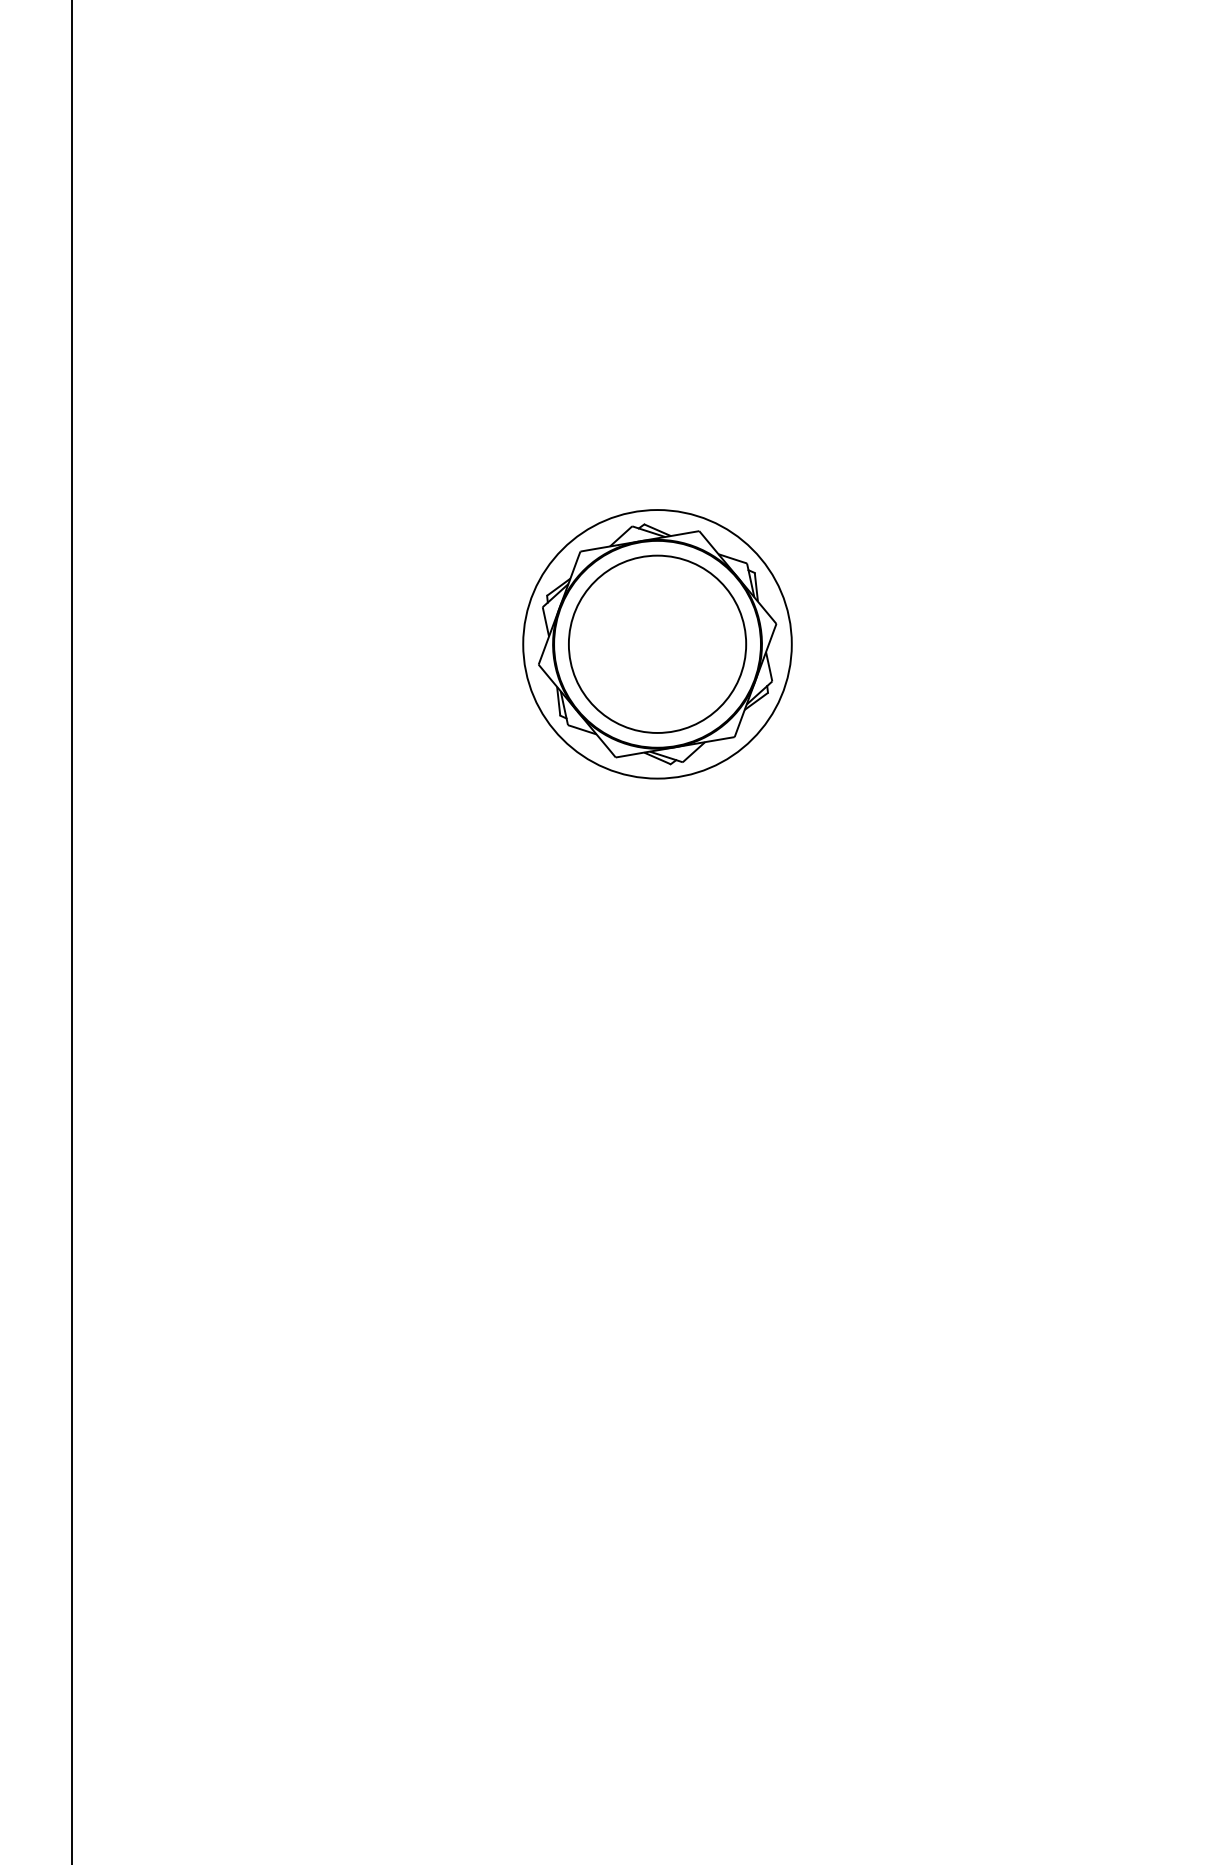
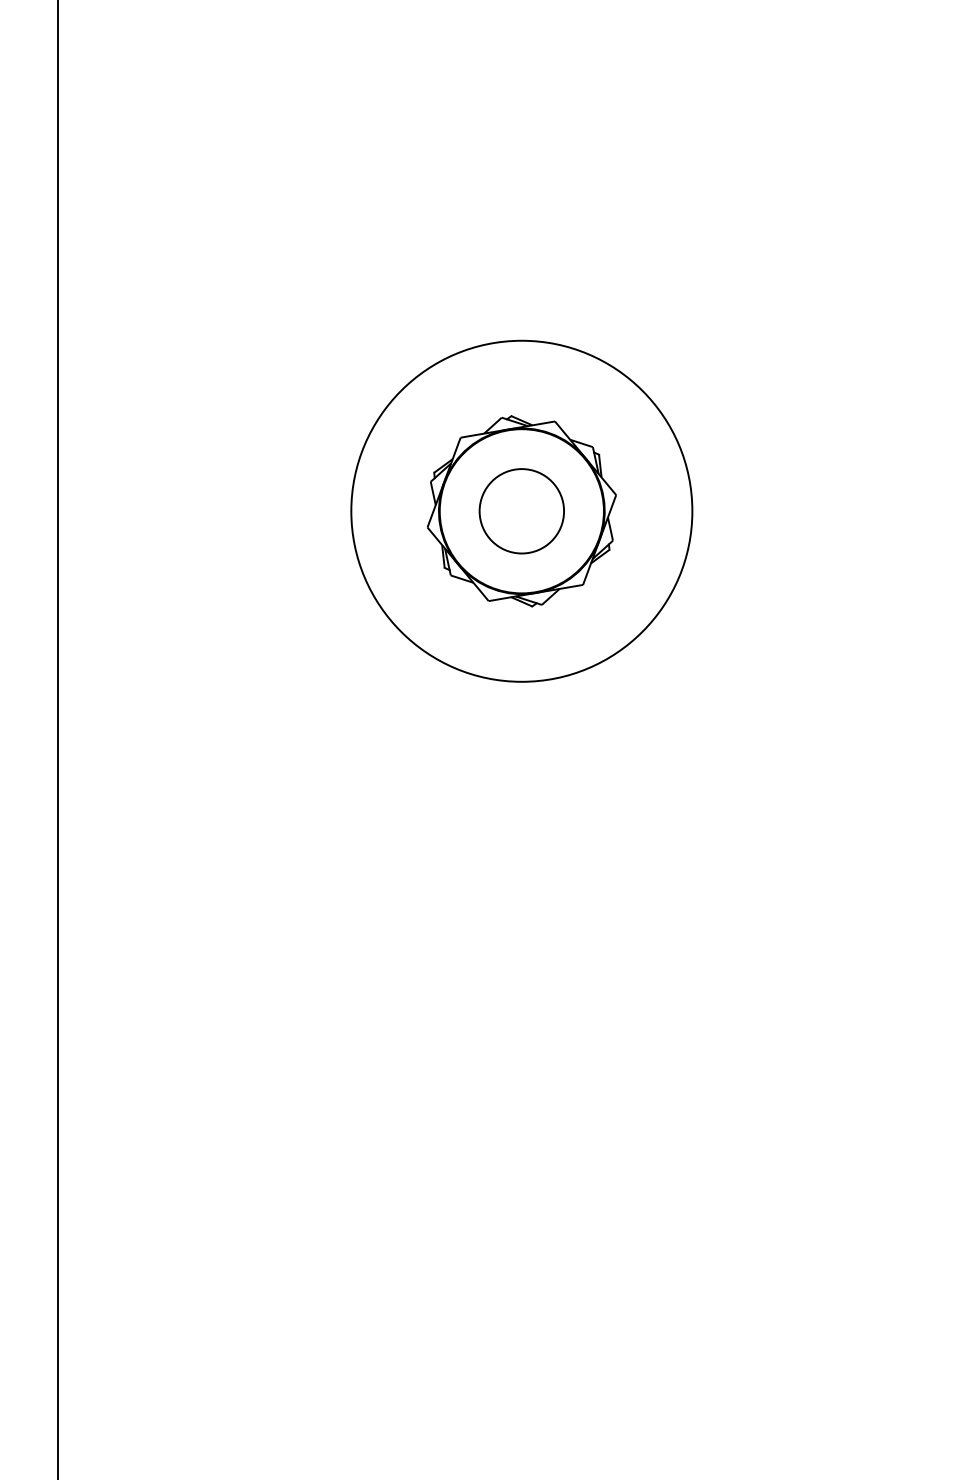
circle: (657, 643) -> (521, 510), size x0.6
circle: (657, 644) -> (521, 511), size x1.6

